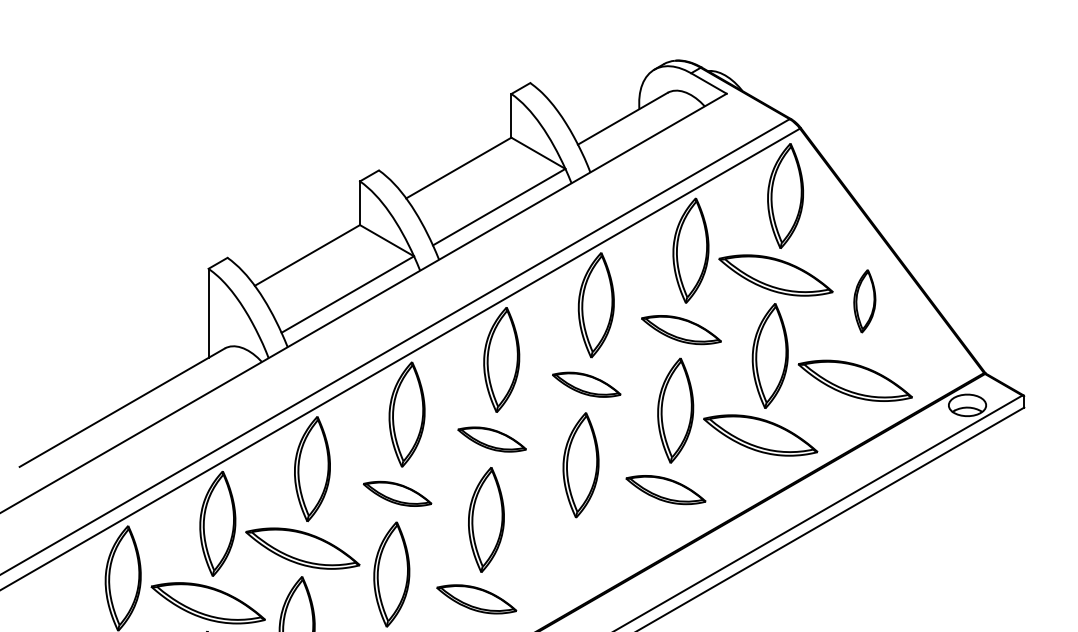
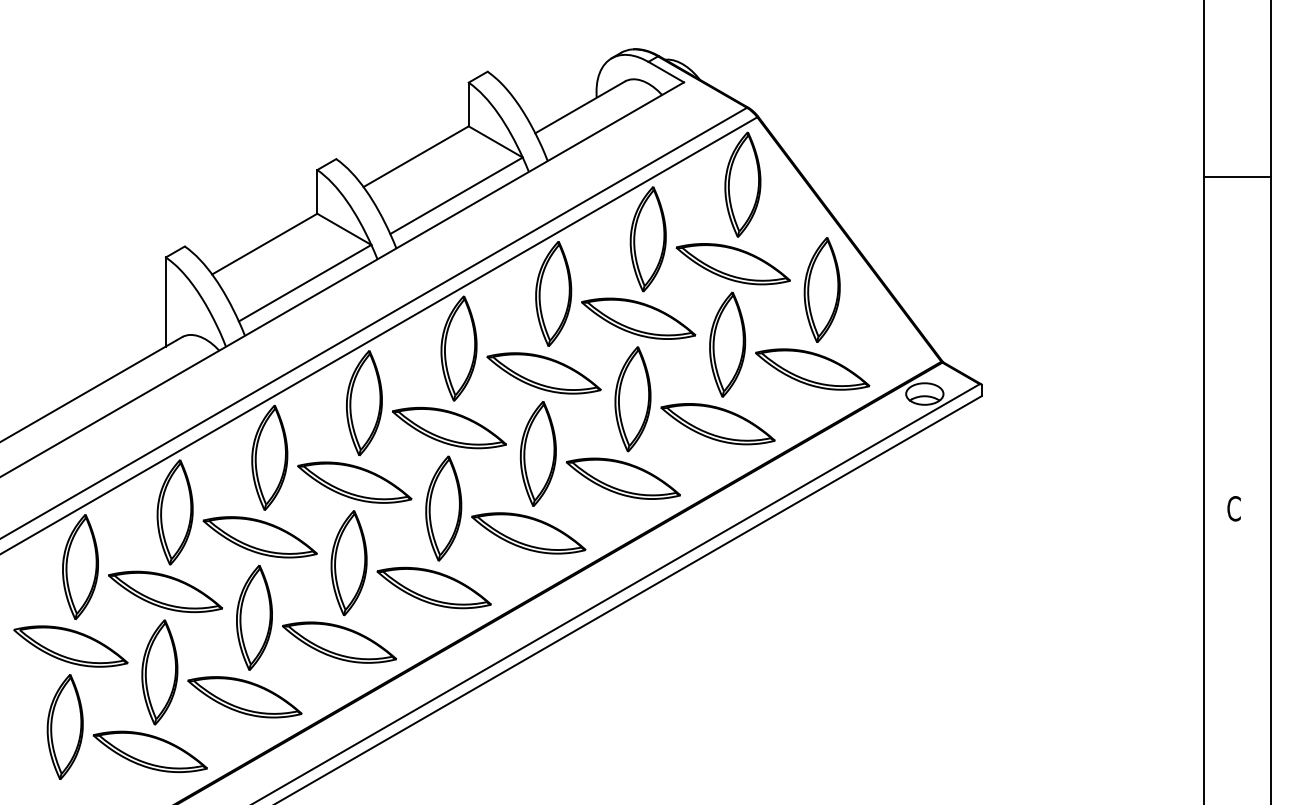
part: (864, 300) -> (821, 289), size x1.67
part: (681, 329) -> (638, 318), size x1.43
part: (586, 384) -> (543, 373), size x1.67
part: (492, 439) -> (449, 428), size x1.67
part: (665, 489) -> (622, 478), size x1.43
part: (397, 493) -> (354, 482), size x1.67
part: (571, 544) -> (528, 533), added
part: (476, 598) -> (433, 587), size x1.43

